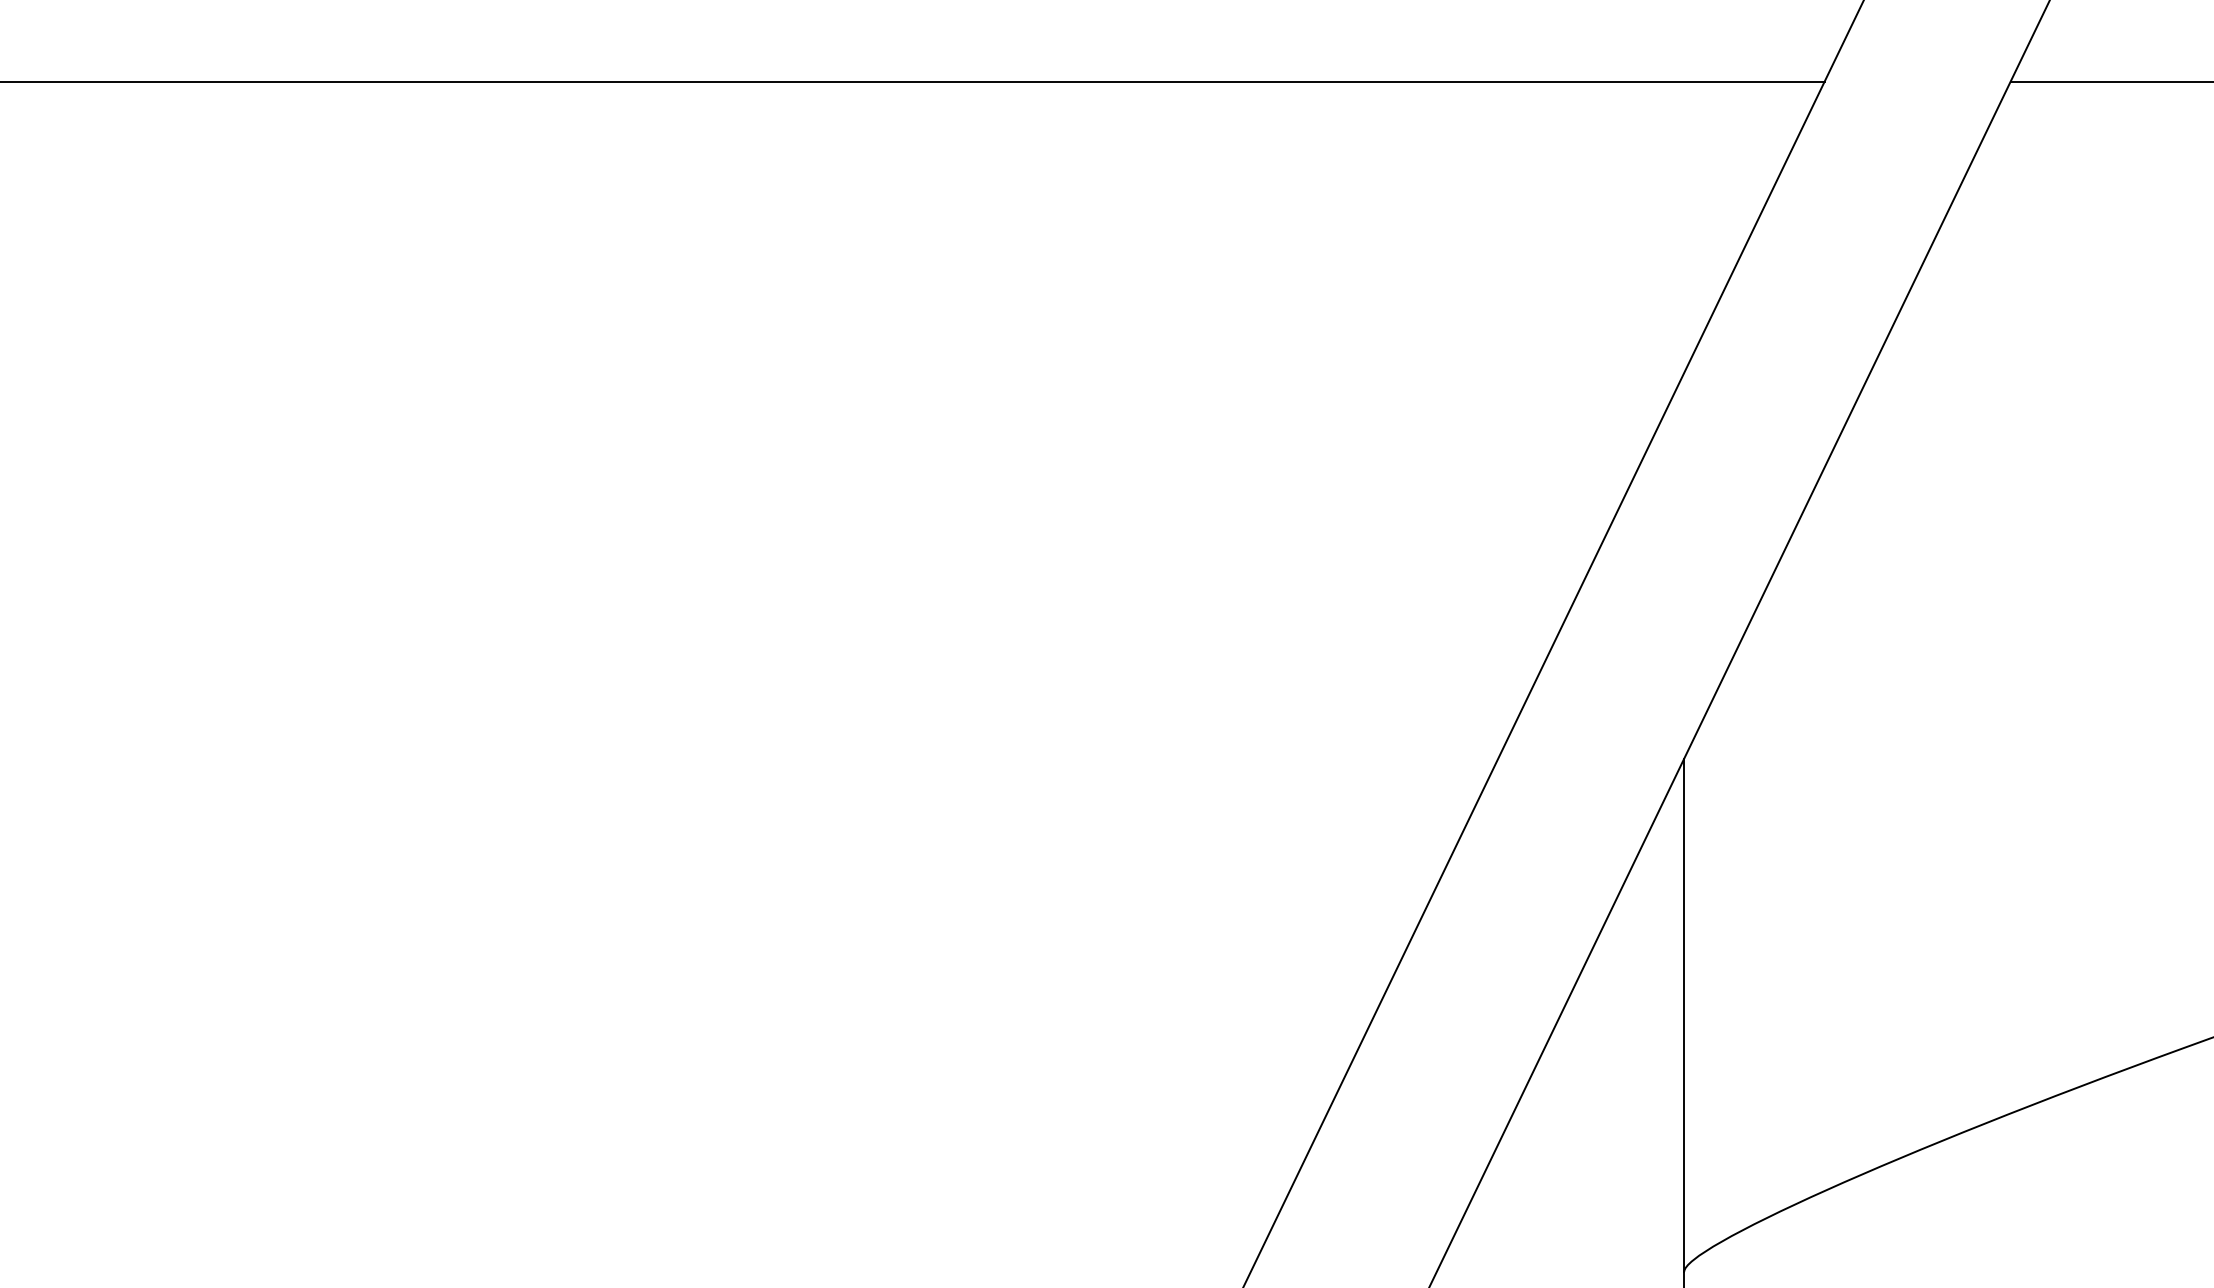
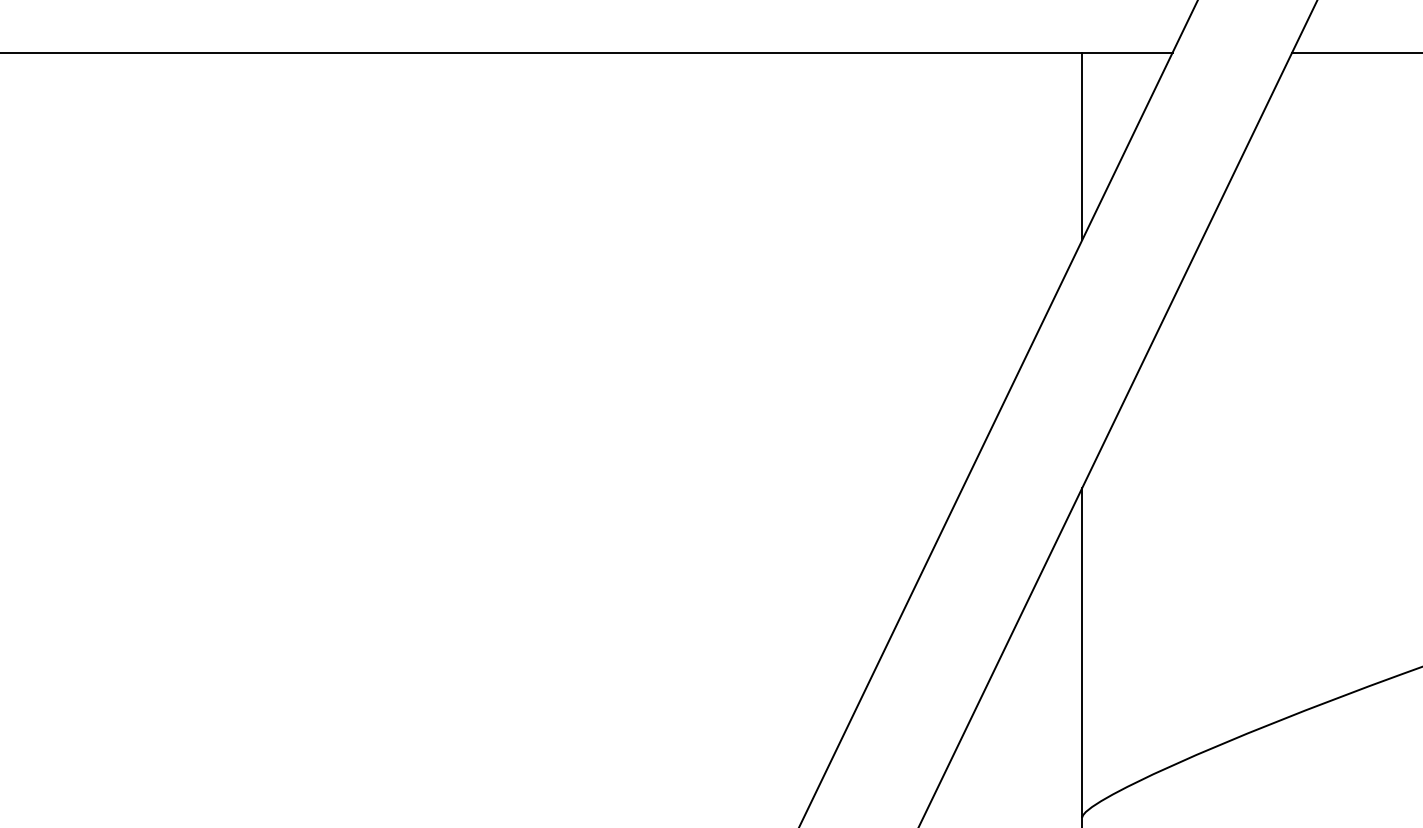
line: (1684, 226) -> (1082, 145), added

